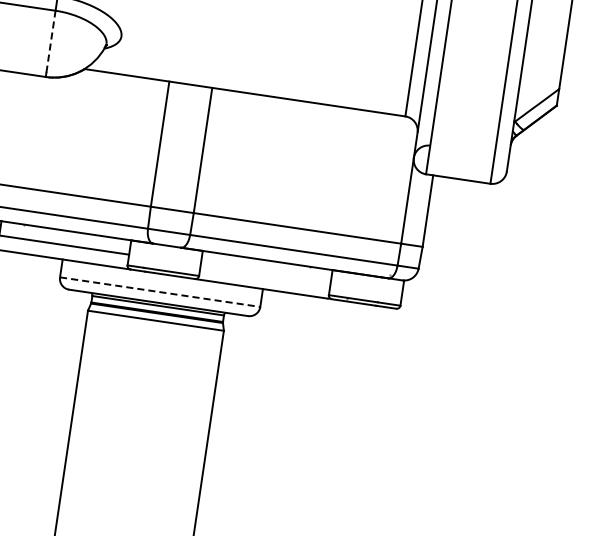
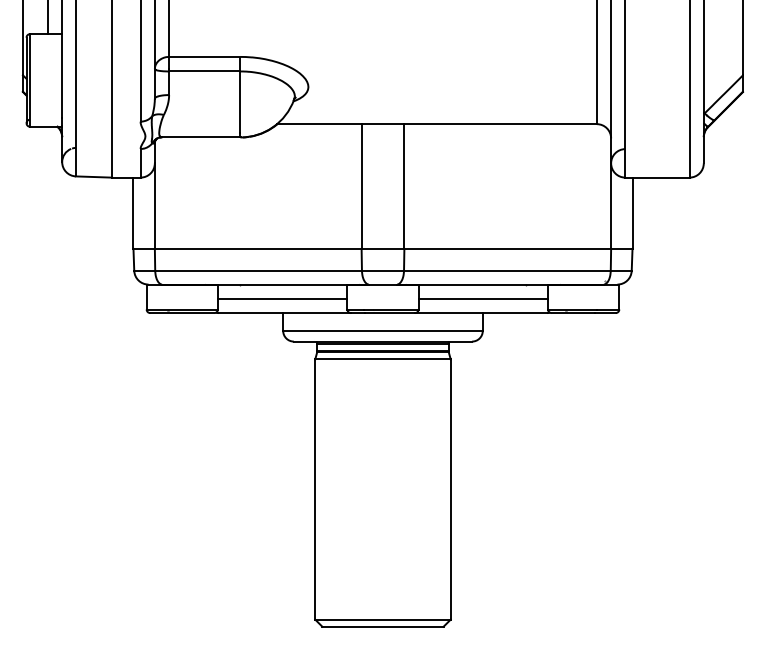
line: (51, 41) -> (240, 102), dashed -> solid
line: (265, 274) -> (483, 298), added
line: (160, 291) -> (383, 330), dashed -> solid

